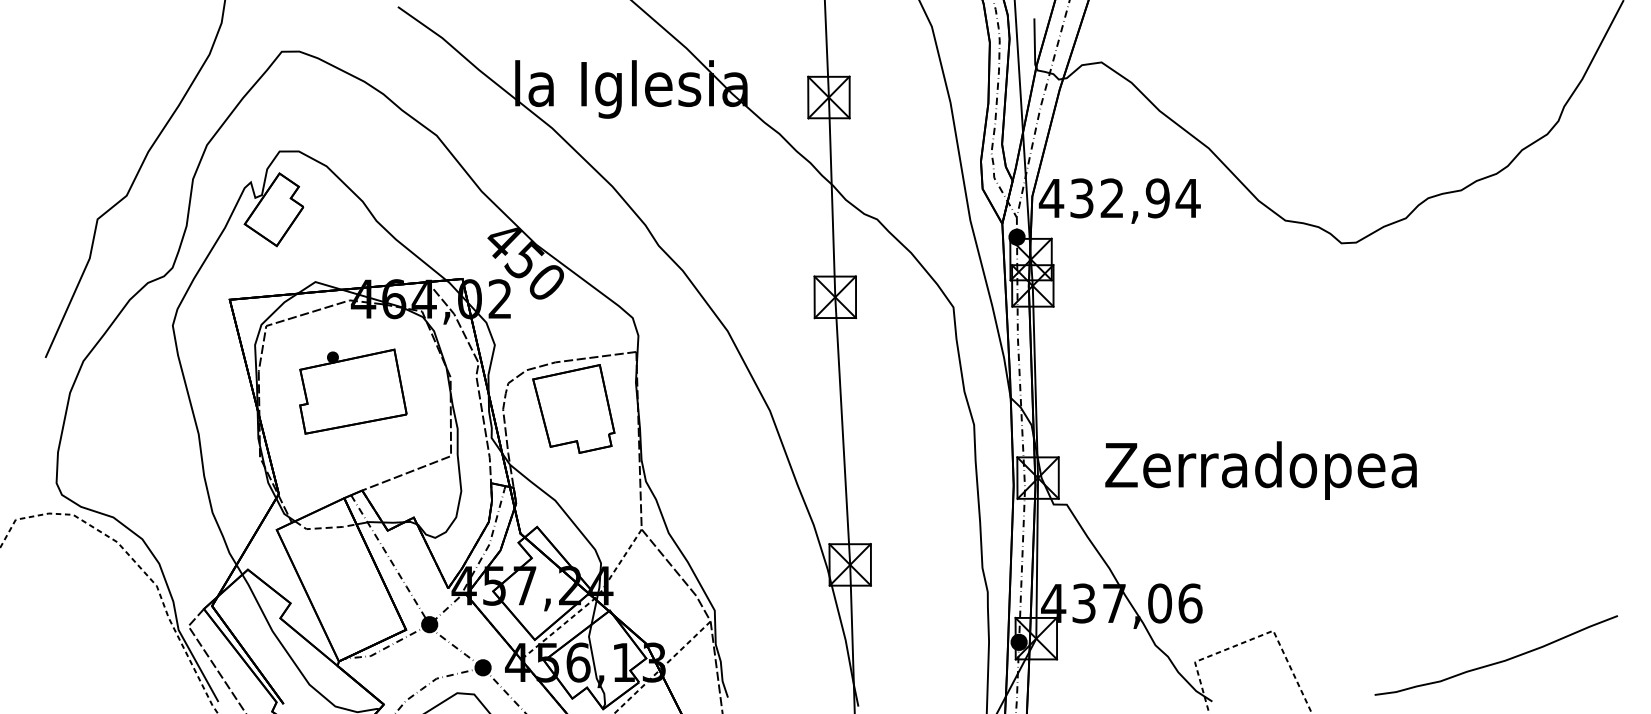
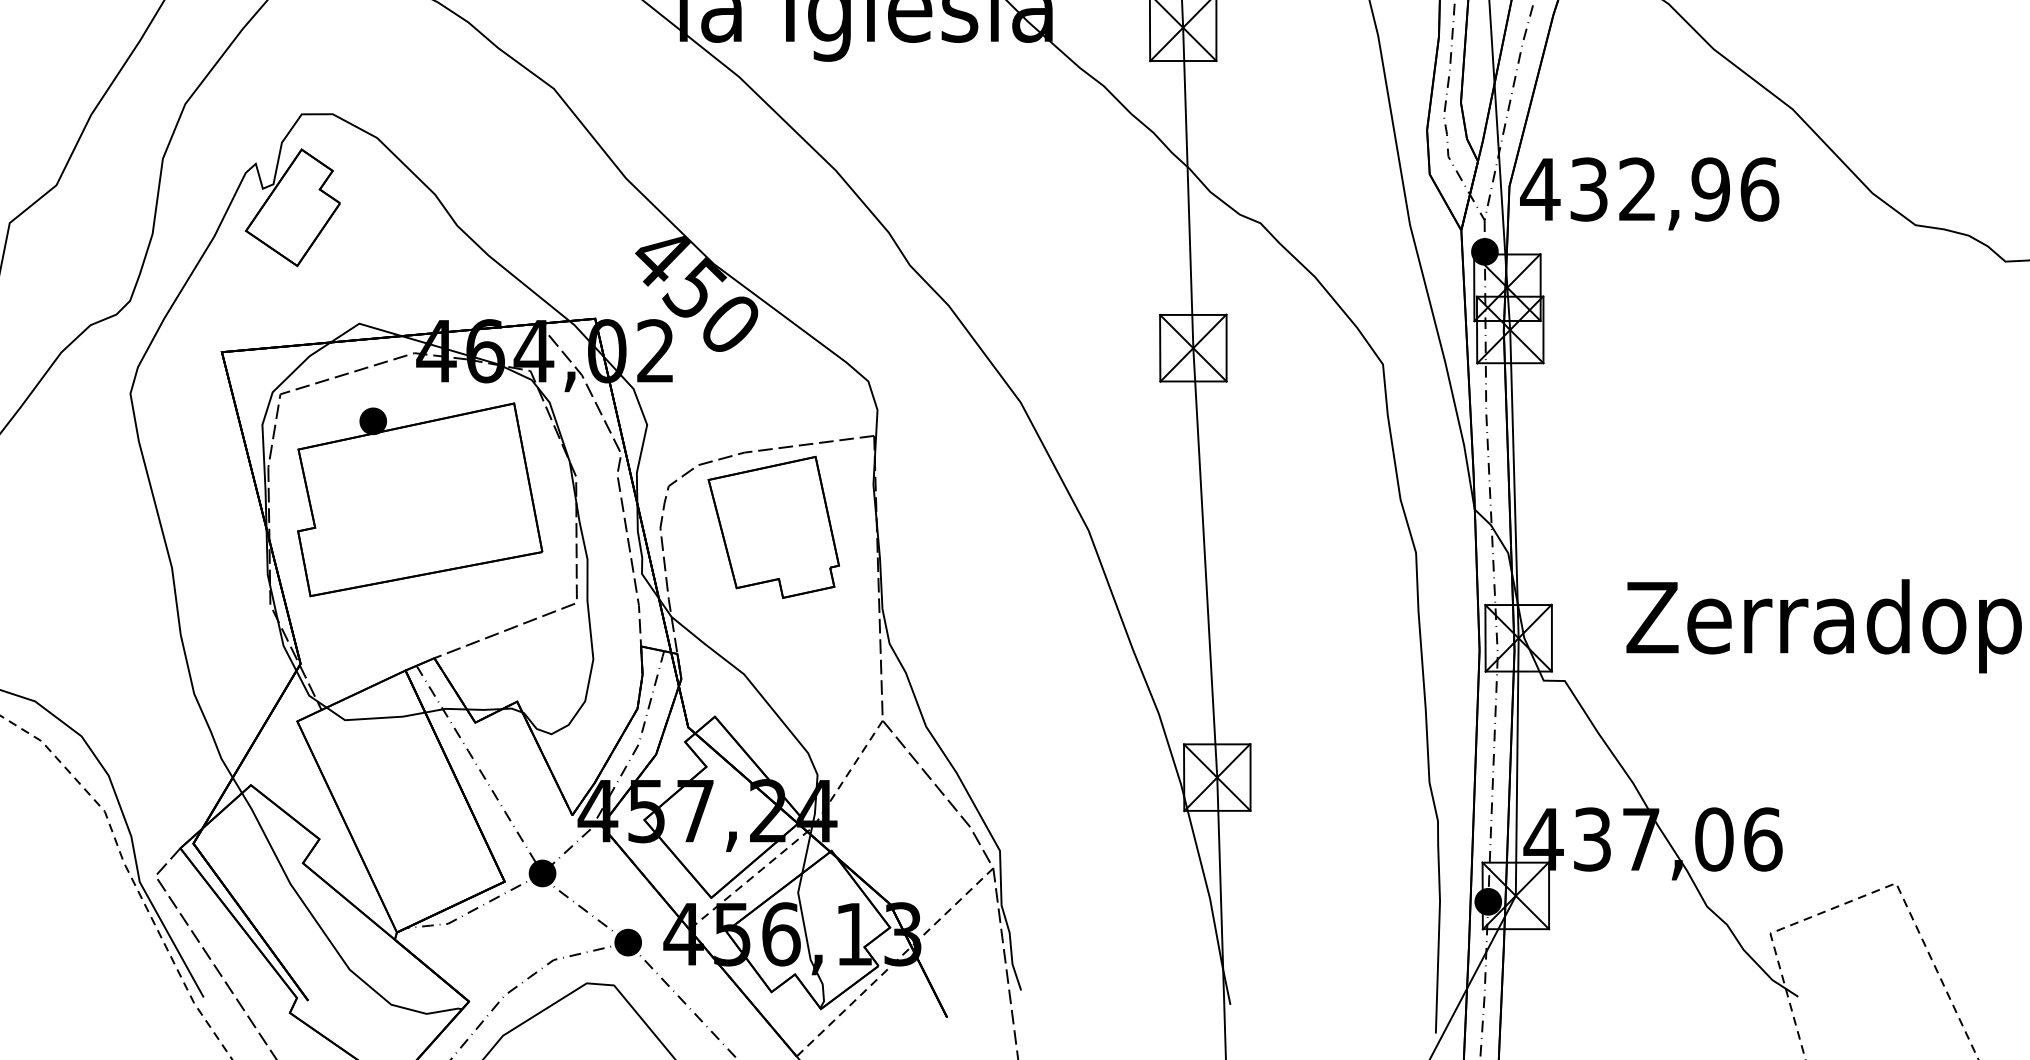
text: (1187, 198) -> (1758, 189), 432,94 -> 432,96
part: (353, 391) -> (420, 499), size x1.43
line: (325, 528) -> (375, 719), dashed -> solid

